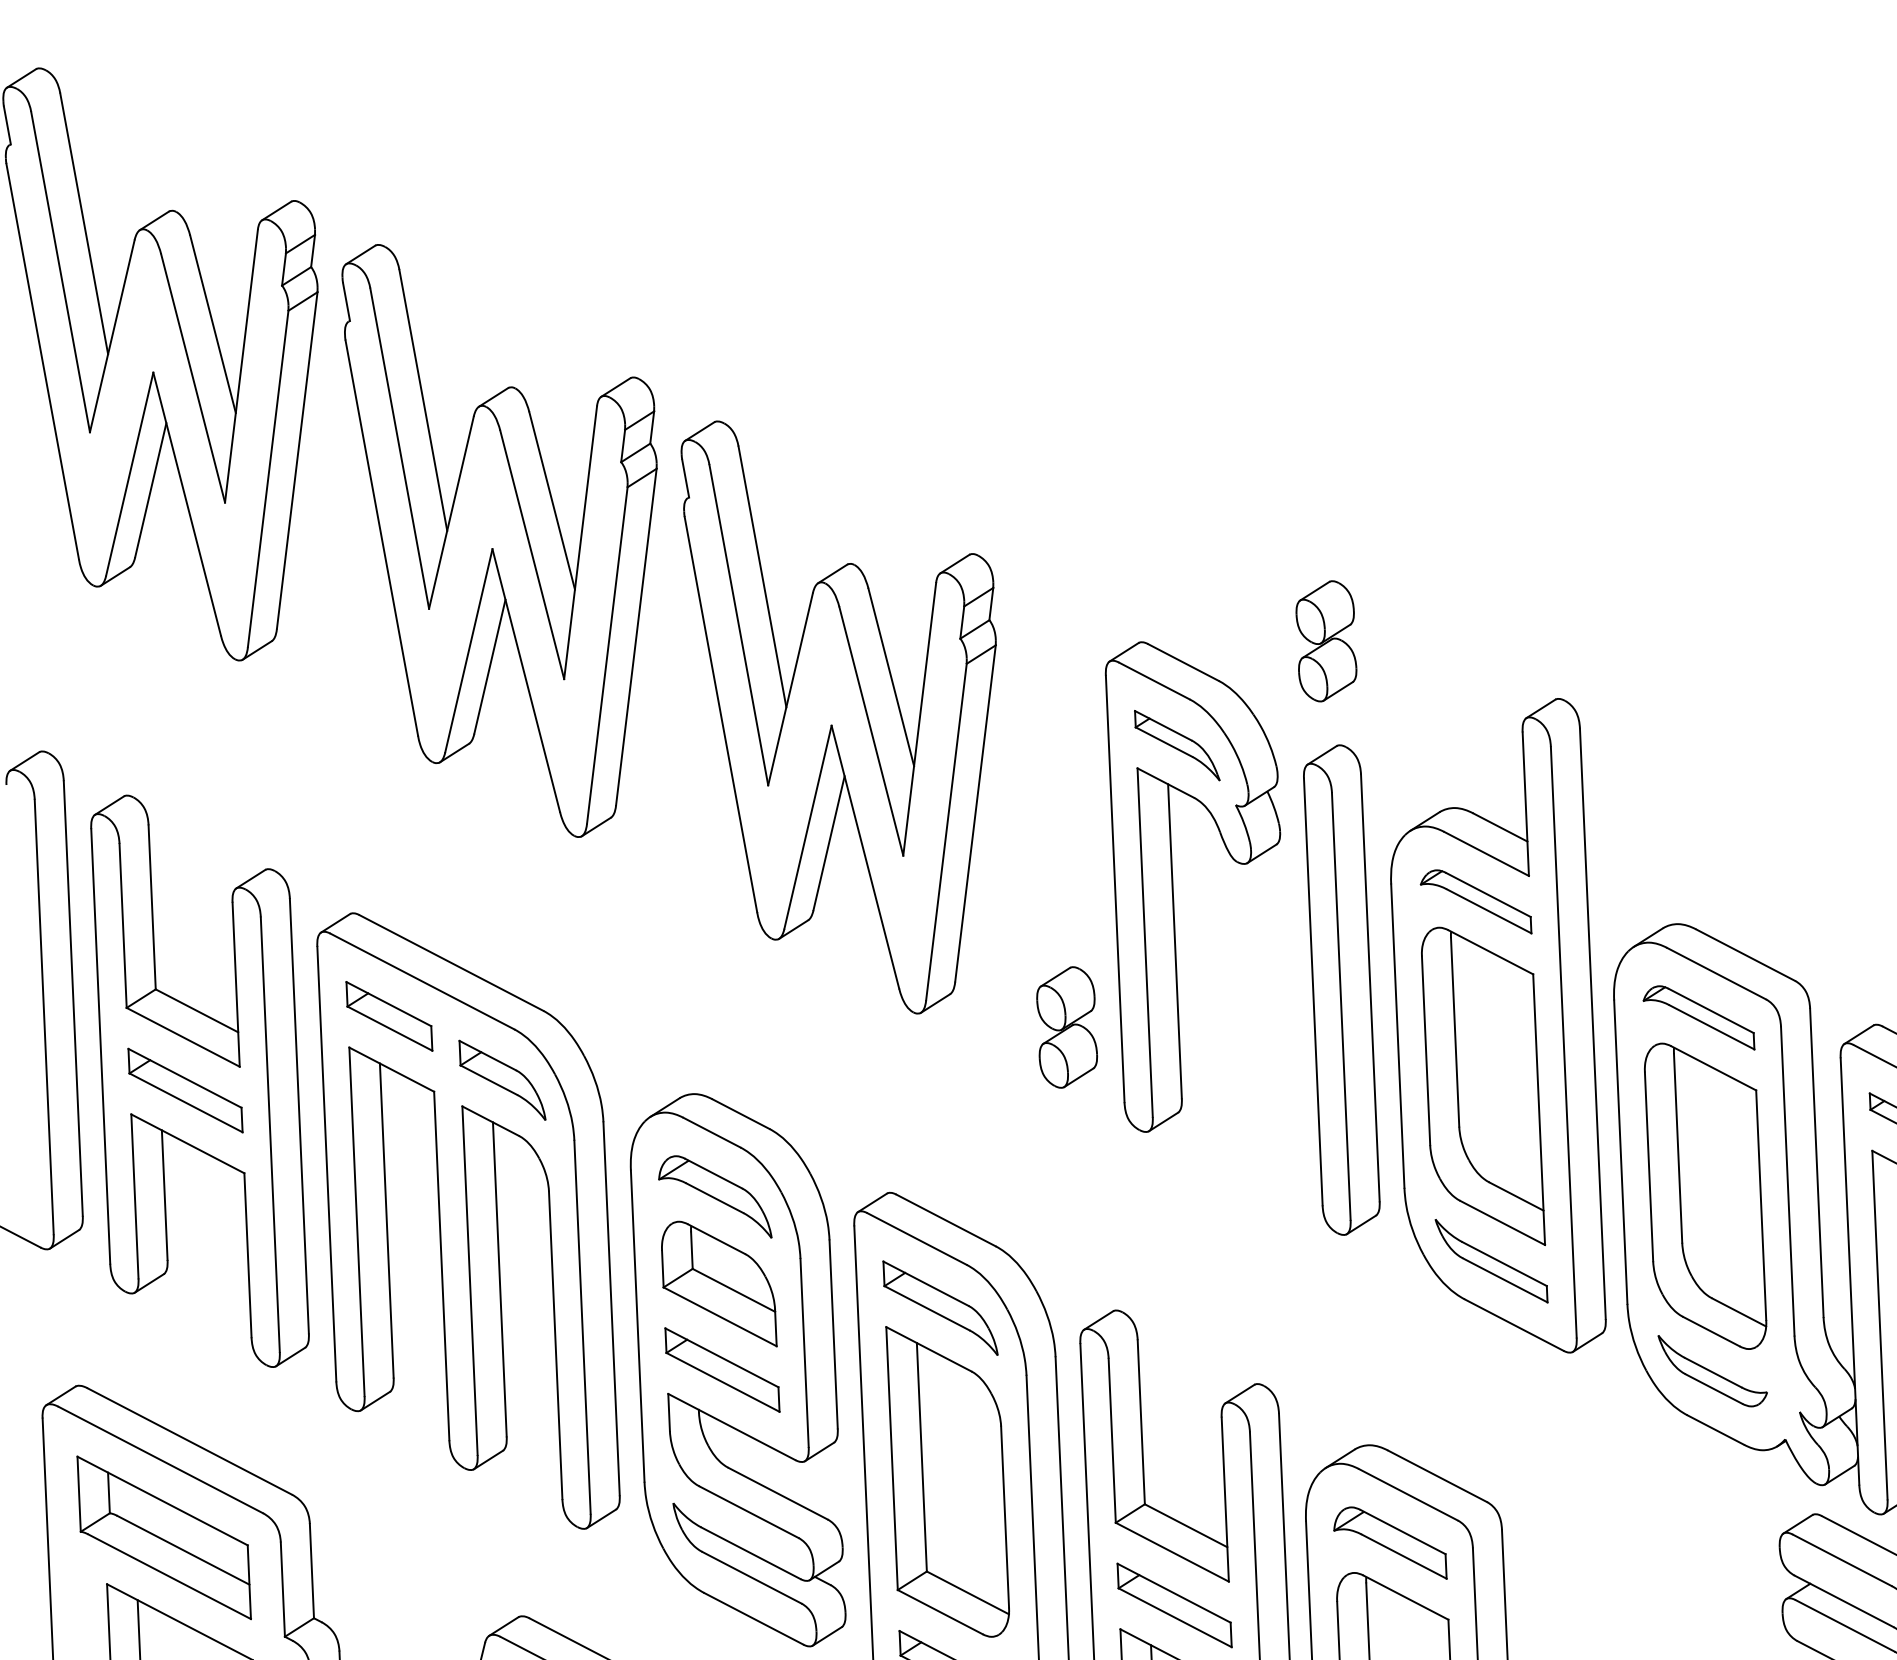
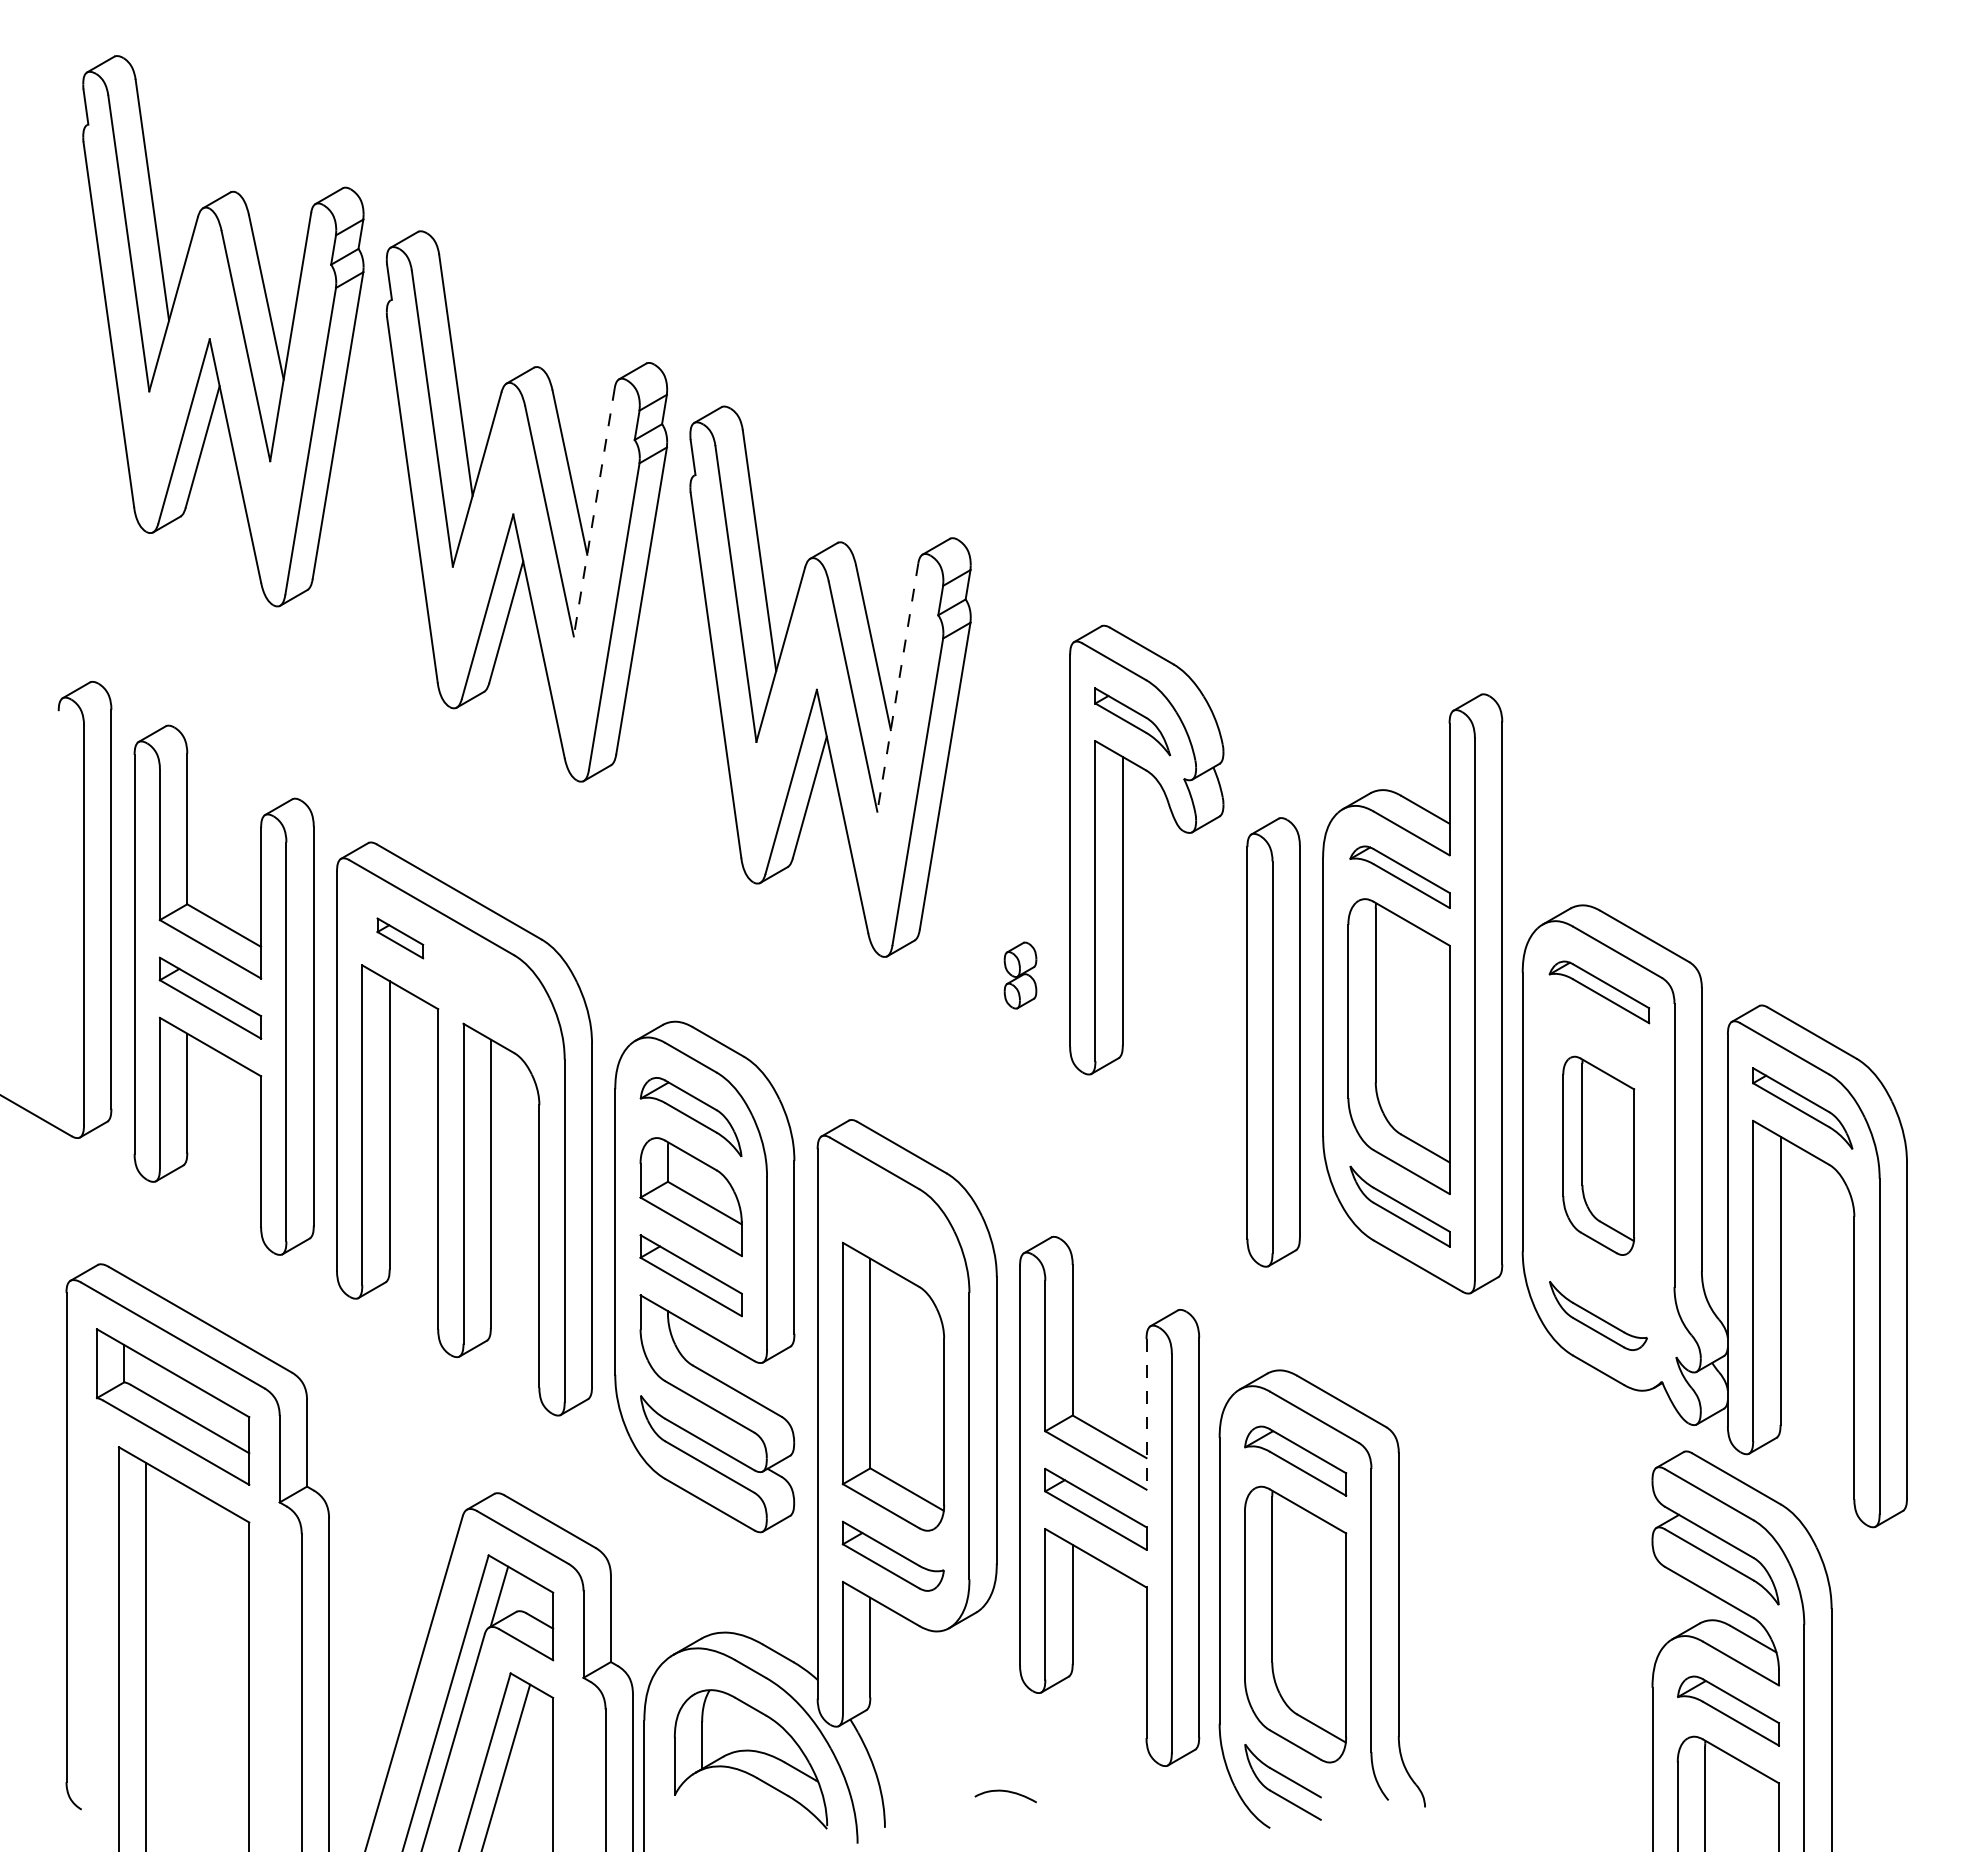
line: (580, 543) -> (594, 512), solid -> dashed
part: (1326, 641) -> (1273, 632), removed
line: (919, 719) -> (897, 687), solid -> dashed
part: (1341, 990) -> (1273, 1042), moved
part: (389, 1016) -> (400, 938), size x0.6
part: (1067, 1027) -> (1020, 975), size x0.6
part: (501, 1080) -> (500, 1001), removed
part: (1705, 1195) -> (1598, 1155), size x0.7
part: (939, 1308) -> (892, 1227), removed
line: (1225, 1499) -> (1146, 1414), solid -> dashed

